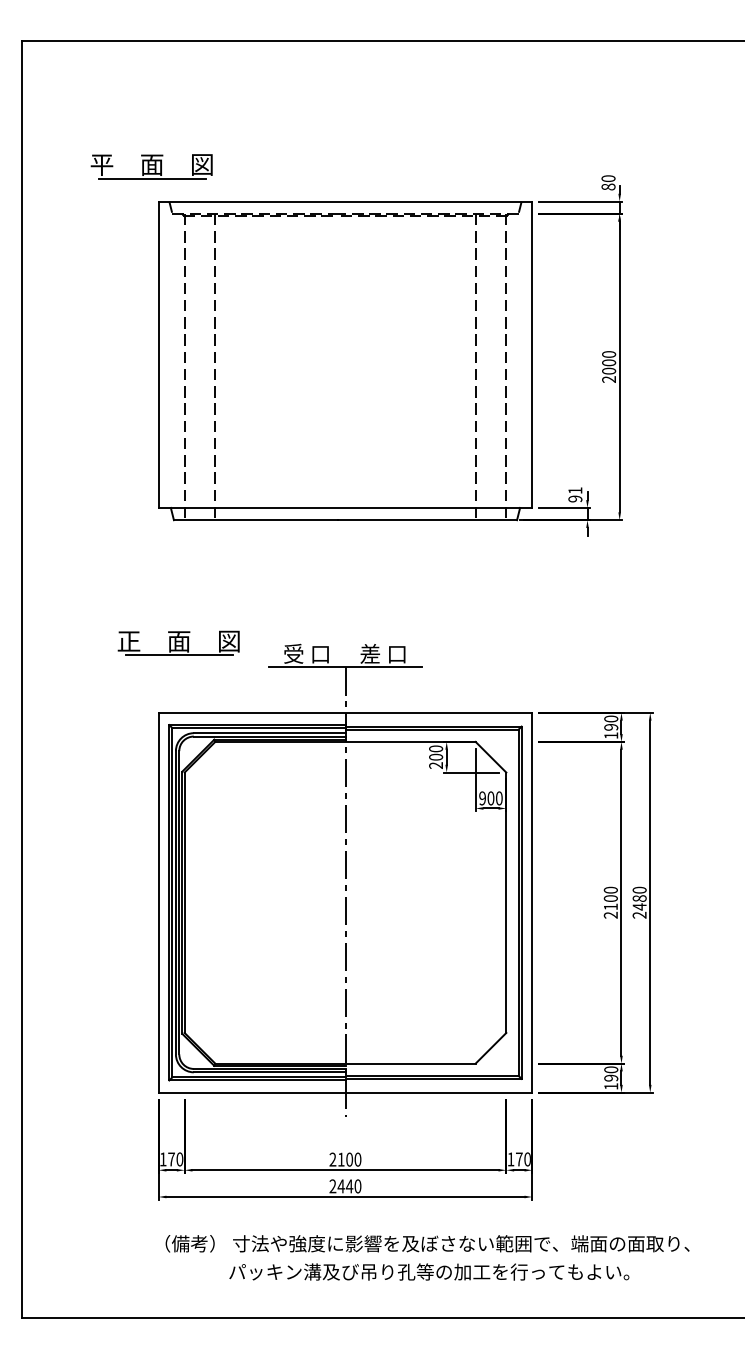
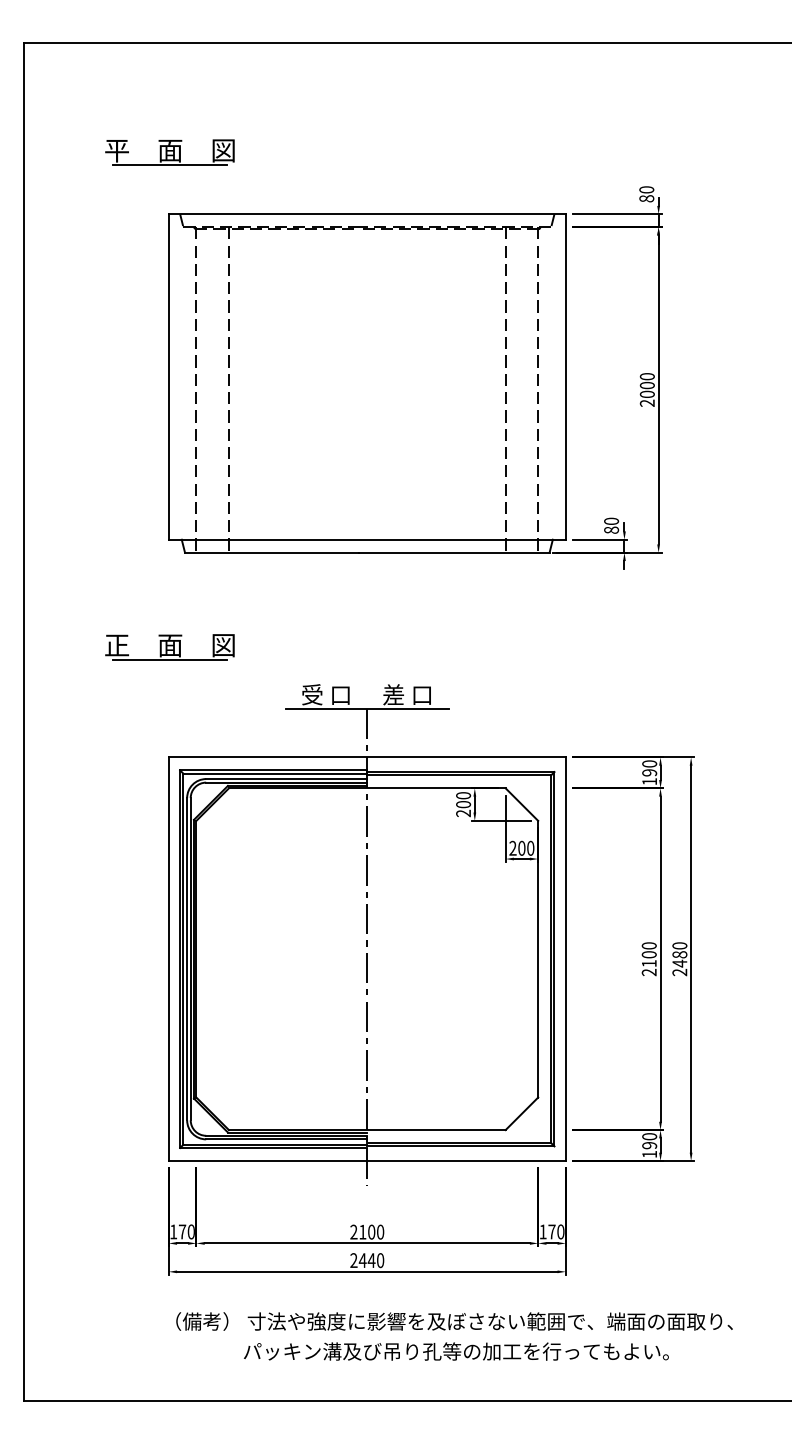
part: (151, 166) -> (169, 152), moved
text: (575, 494) -> (611, 525), 91 -> 80
part: (178, 642) -> (169, 646), moved
text: (482, 798) -> (512, 848), 900 -> 200

